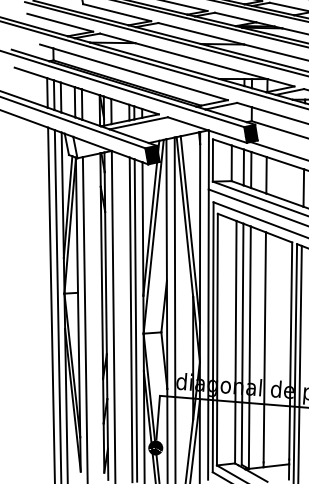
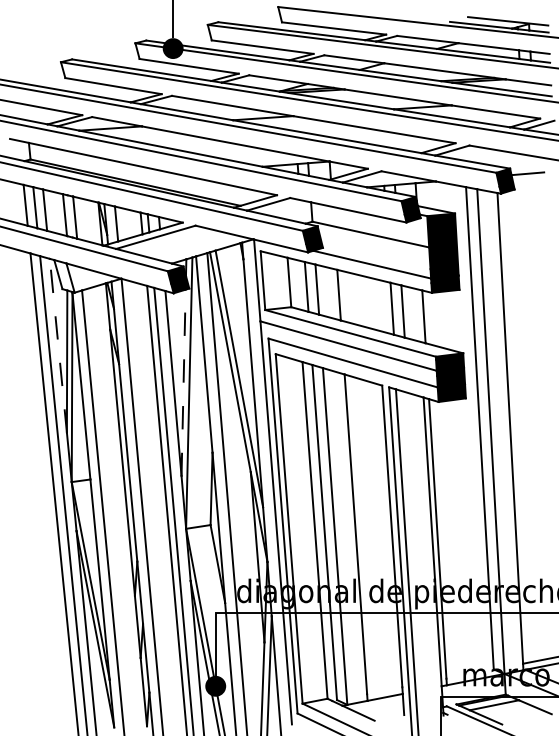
line: (62, 195) -> (58, 345), solid -> dashed
line: (150, 228) -> (183, 382), solid -> dashed

